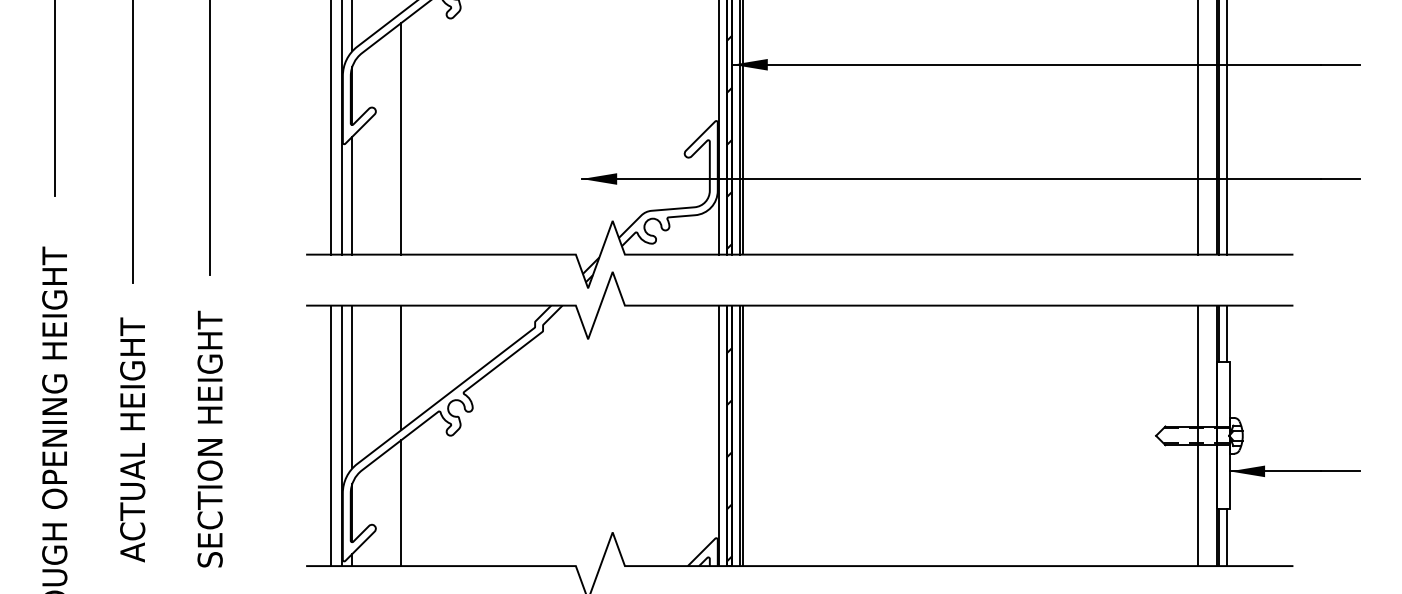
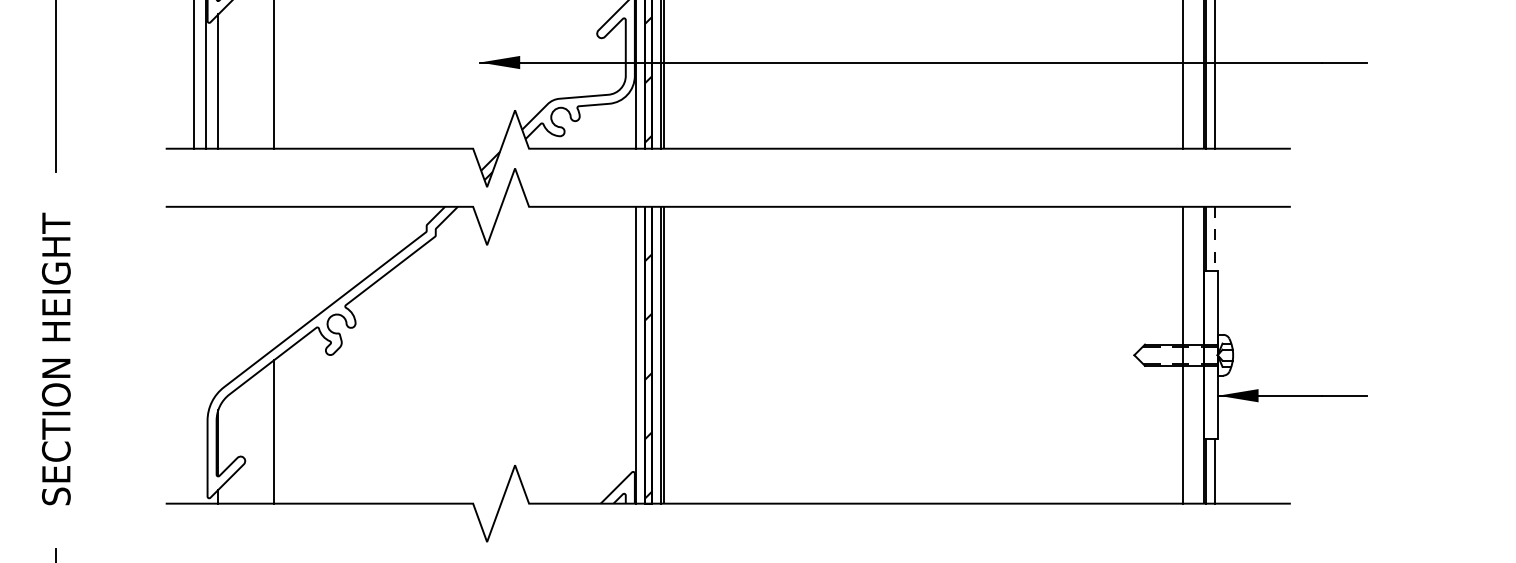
line: (1226, 334) -> (1214, 239), solid -> dashed
line: (401, 367) -> (274, 277), removed
line: (352, 386) -> (218, 298), removed
line: (330, 435) -> (193, 354), removed
line: (341, 435) -> (206, 354), removed

